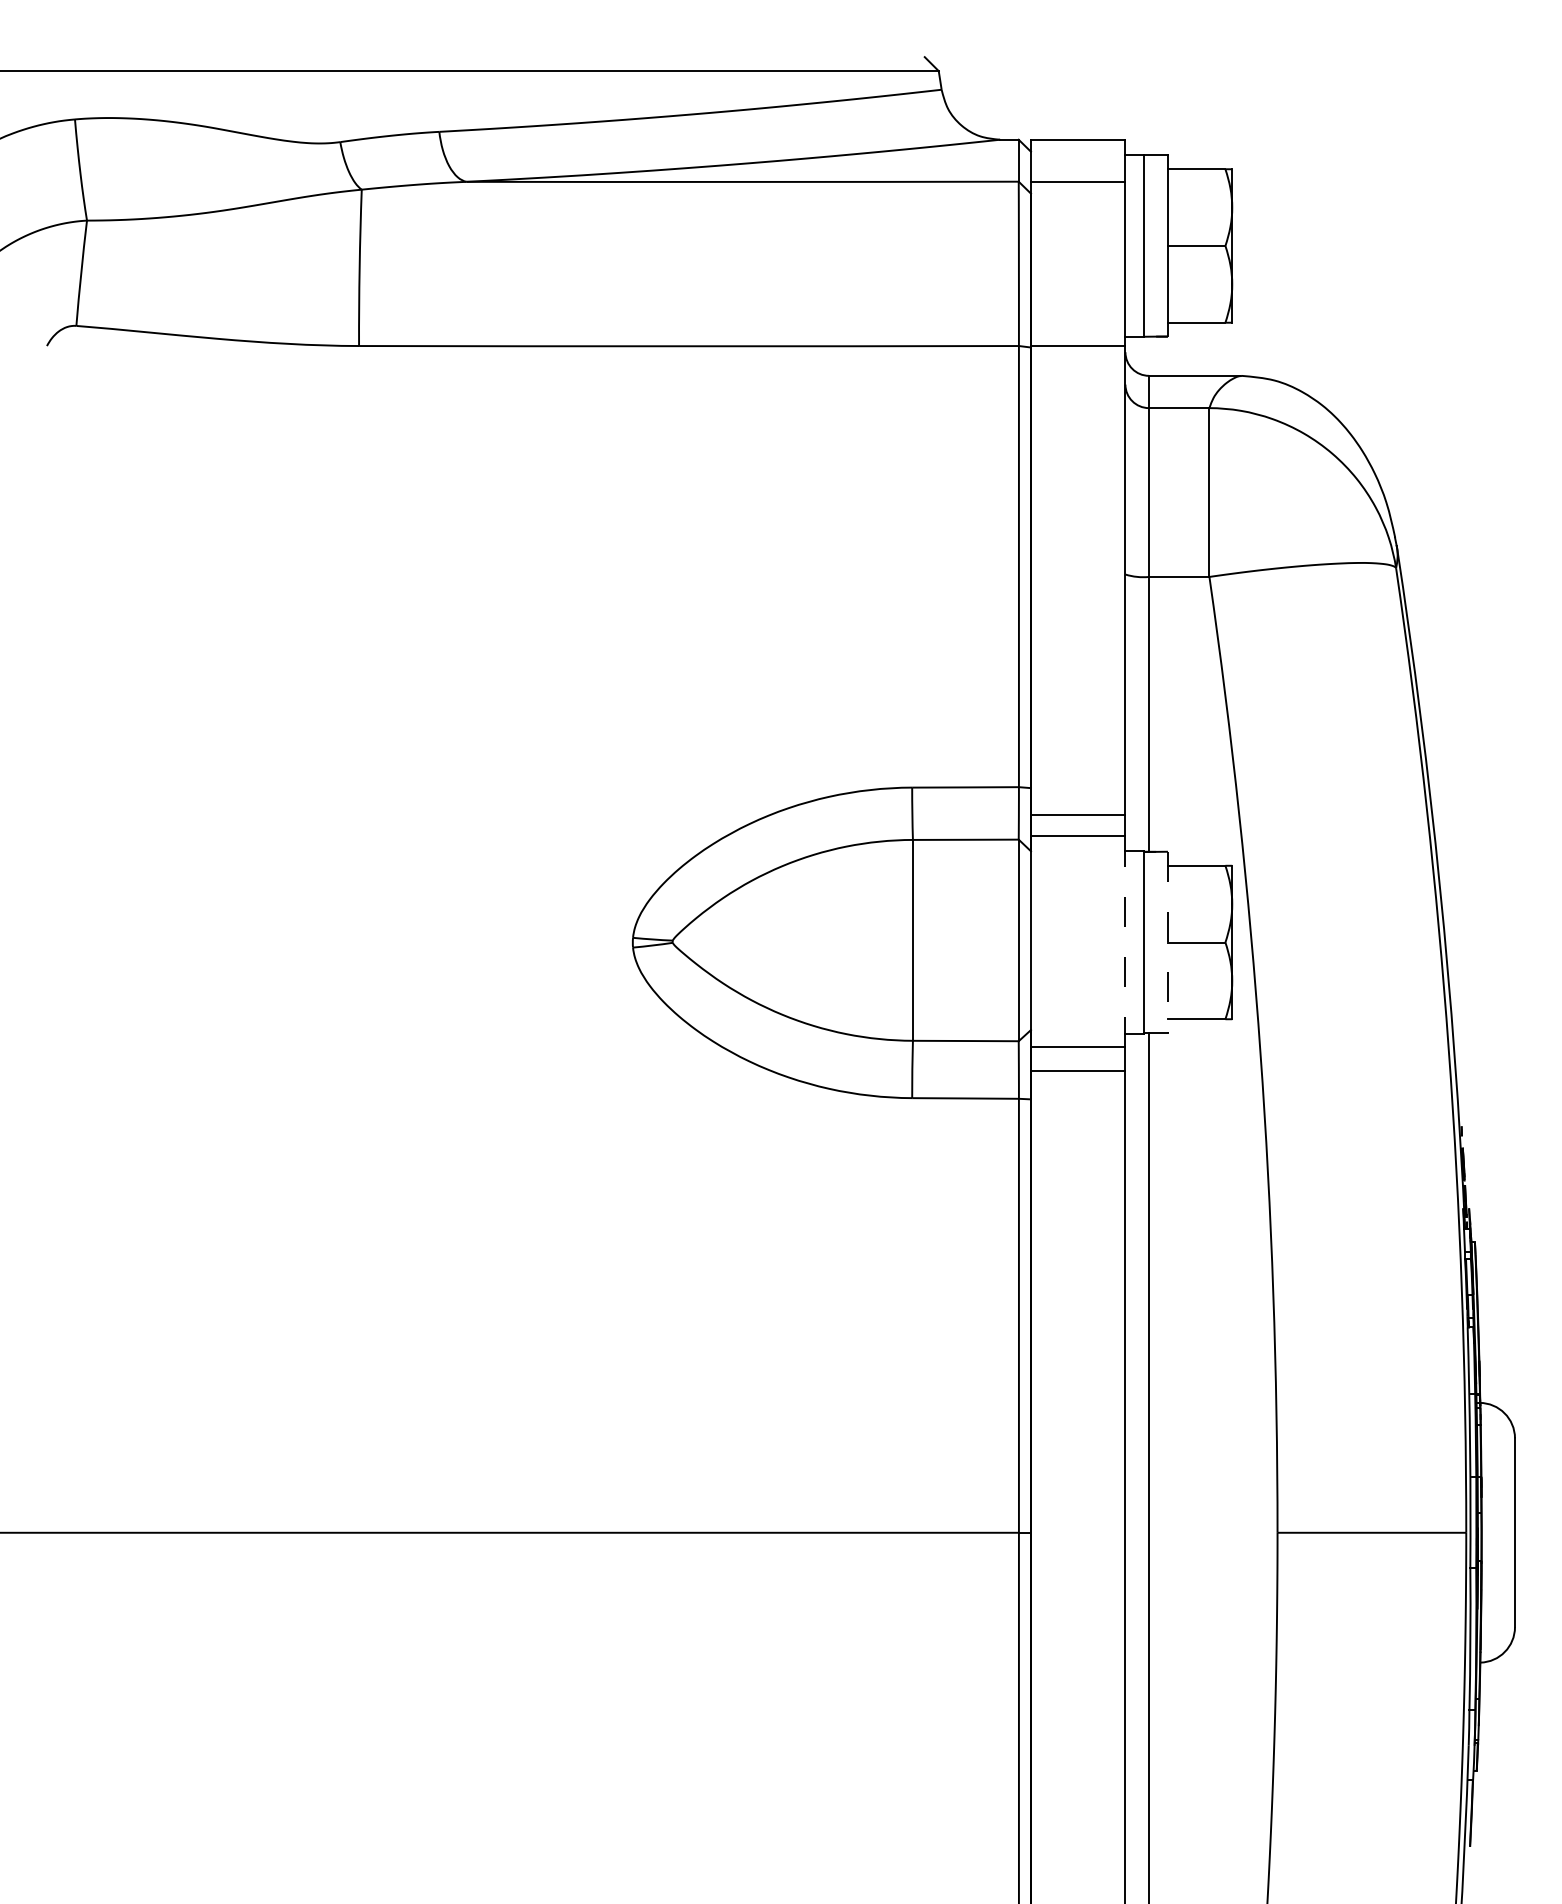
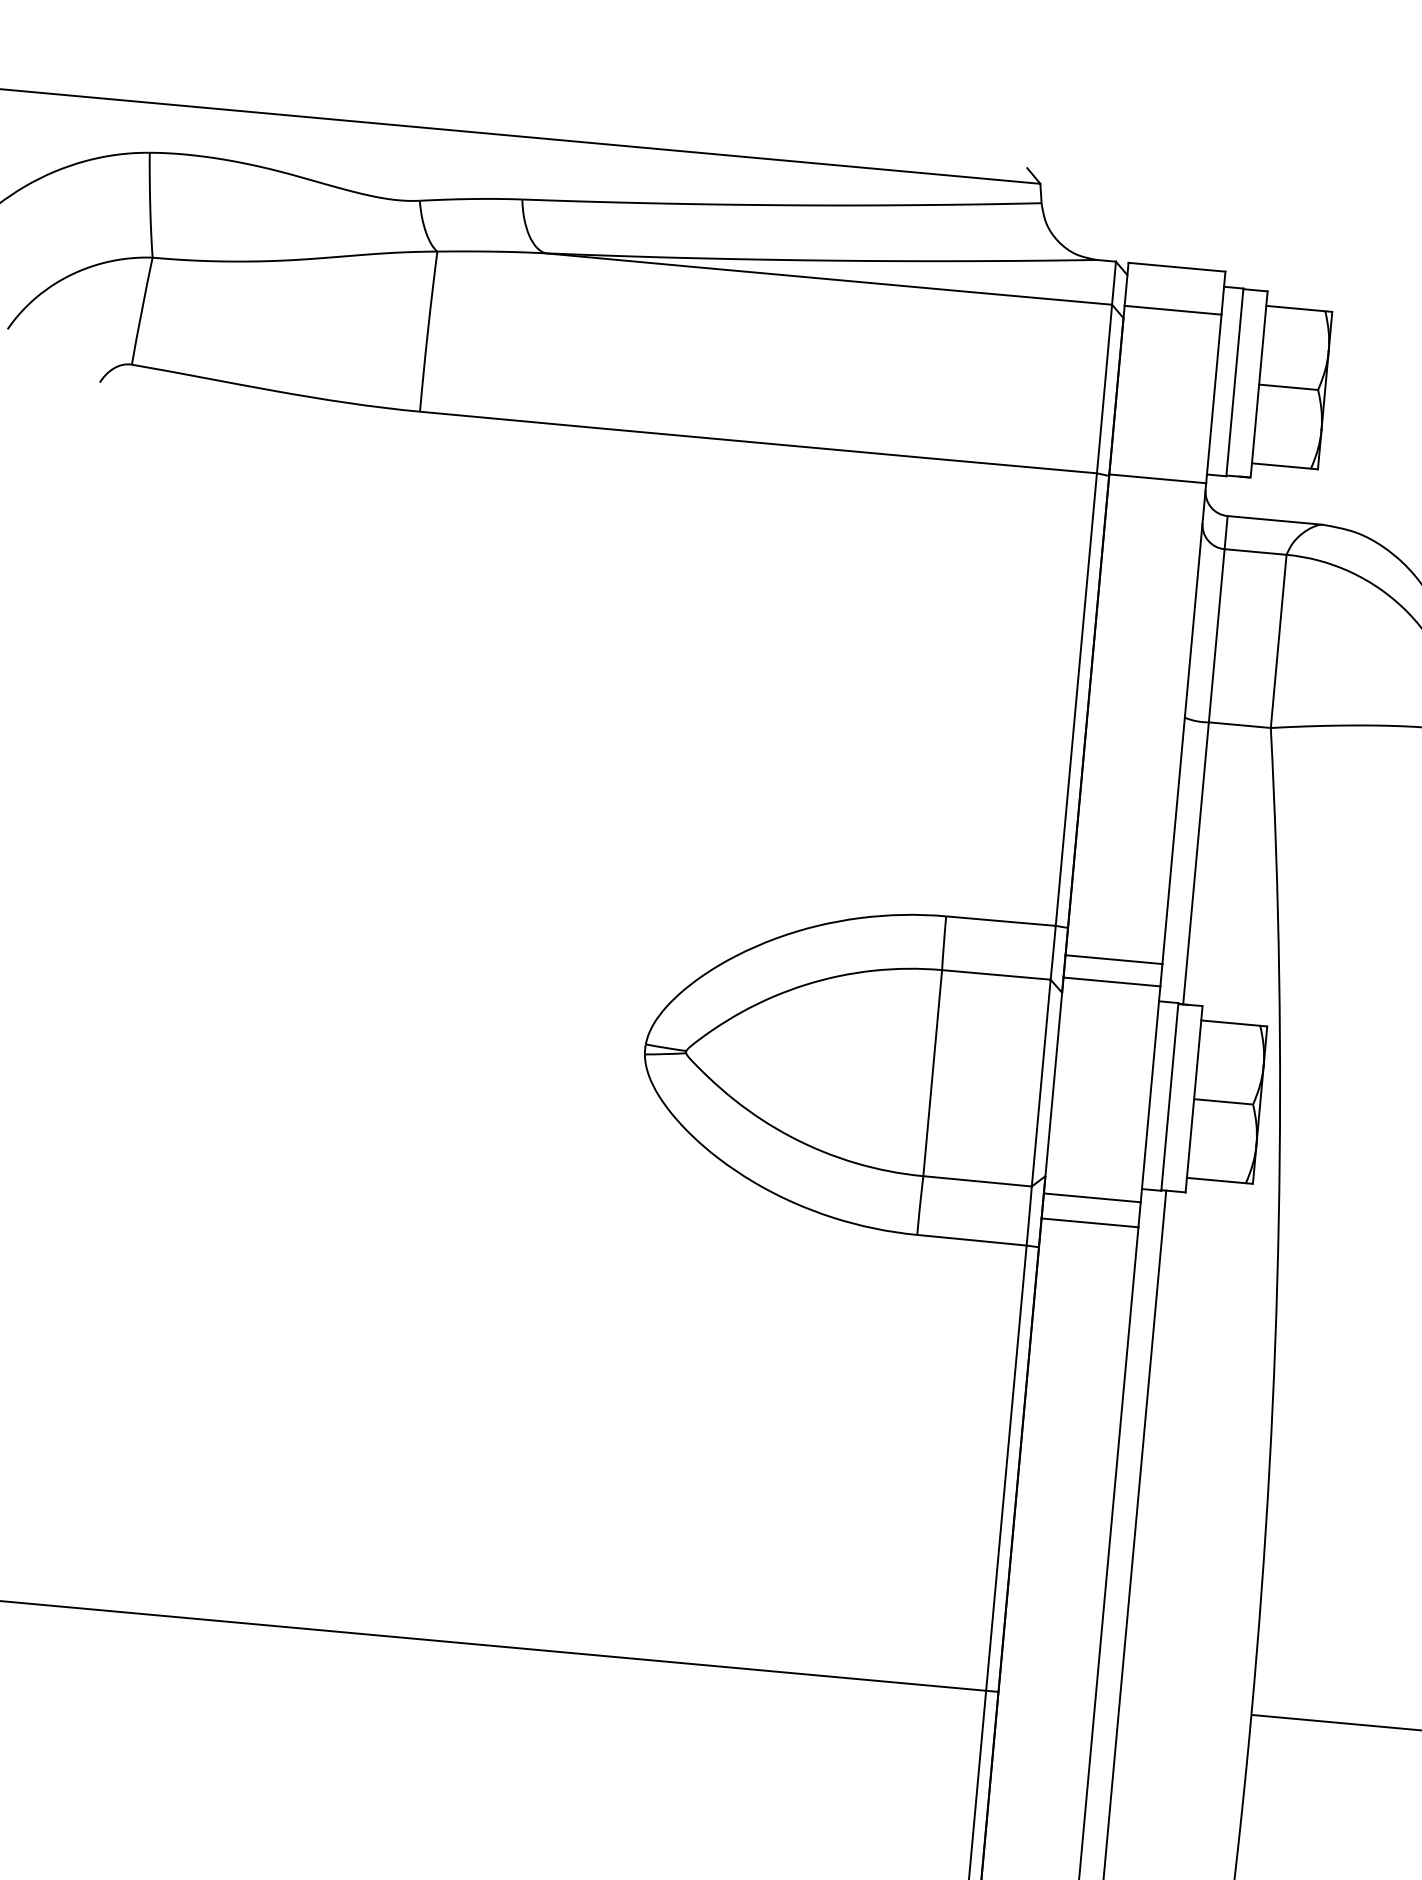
line: (1125, 941) -> (1150, 1094), dashed -> solid
line: (1167, 942) -> (1193, 1099), dashed -> solid

